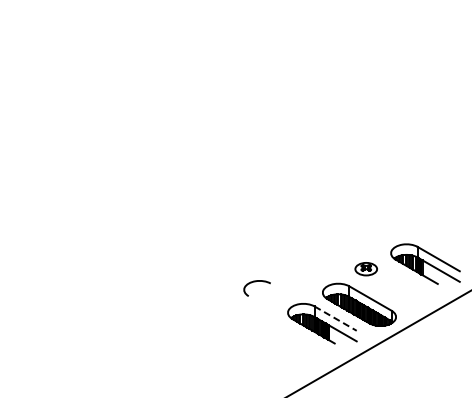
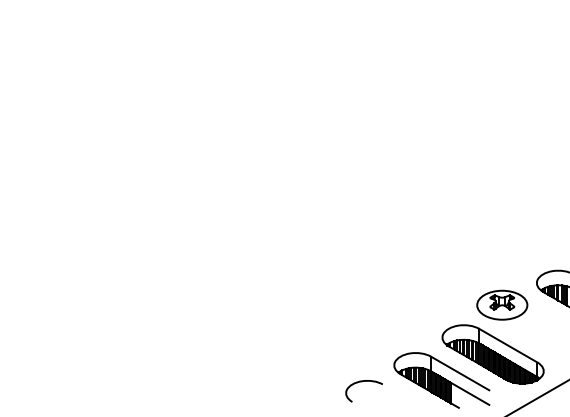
part: (366, 268) -> (502, 304), size x1.67
curve: (255, 282) -> (361, 382), moved
line: (336, 318) -> (461, 373), dashed -> solid

